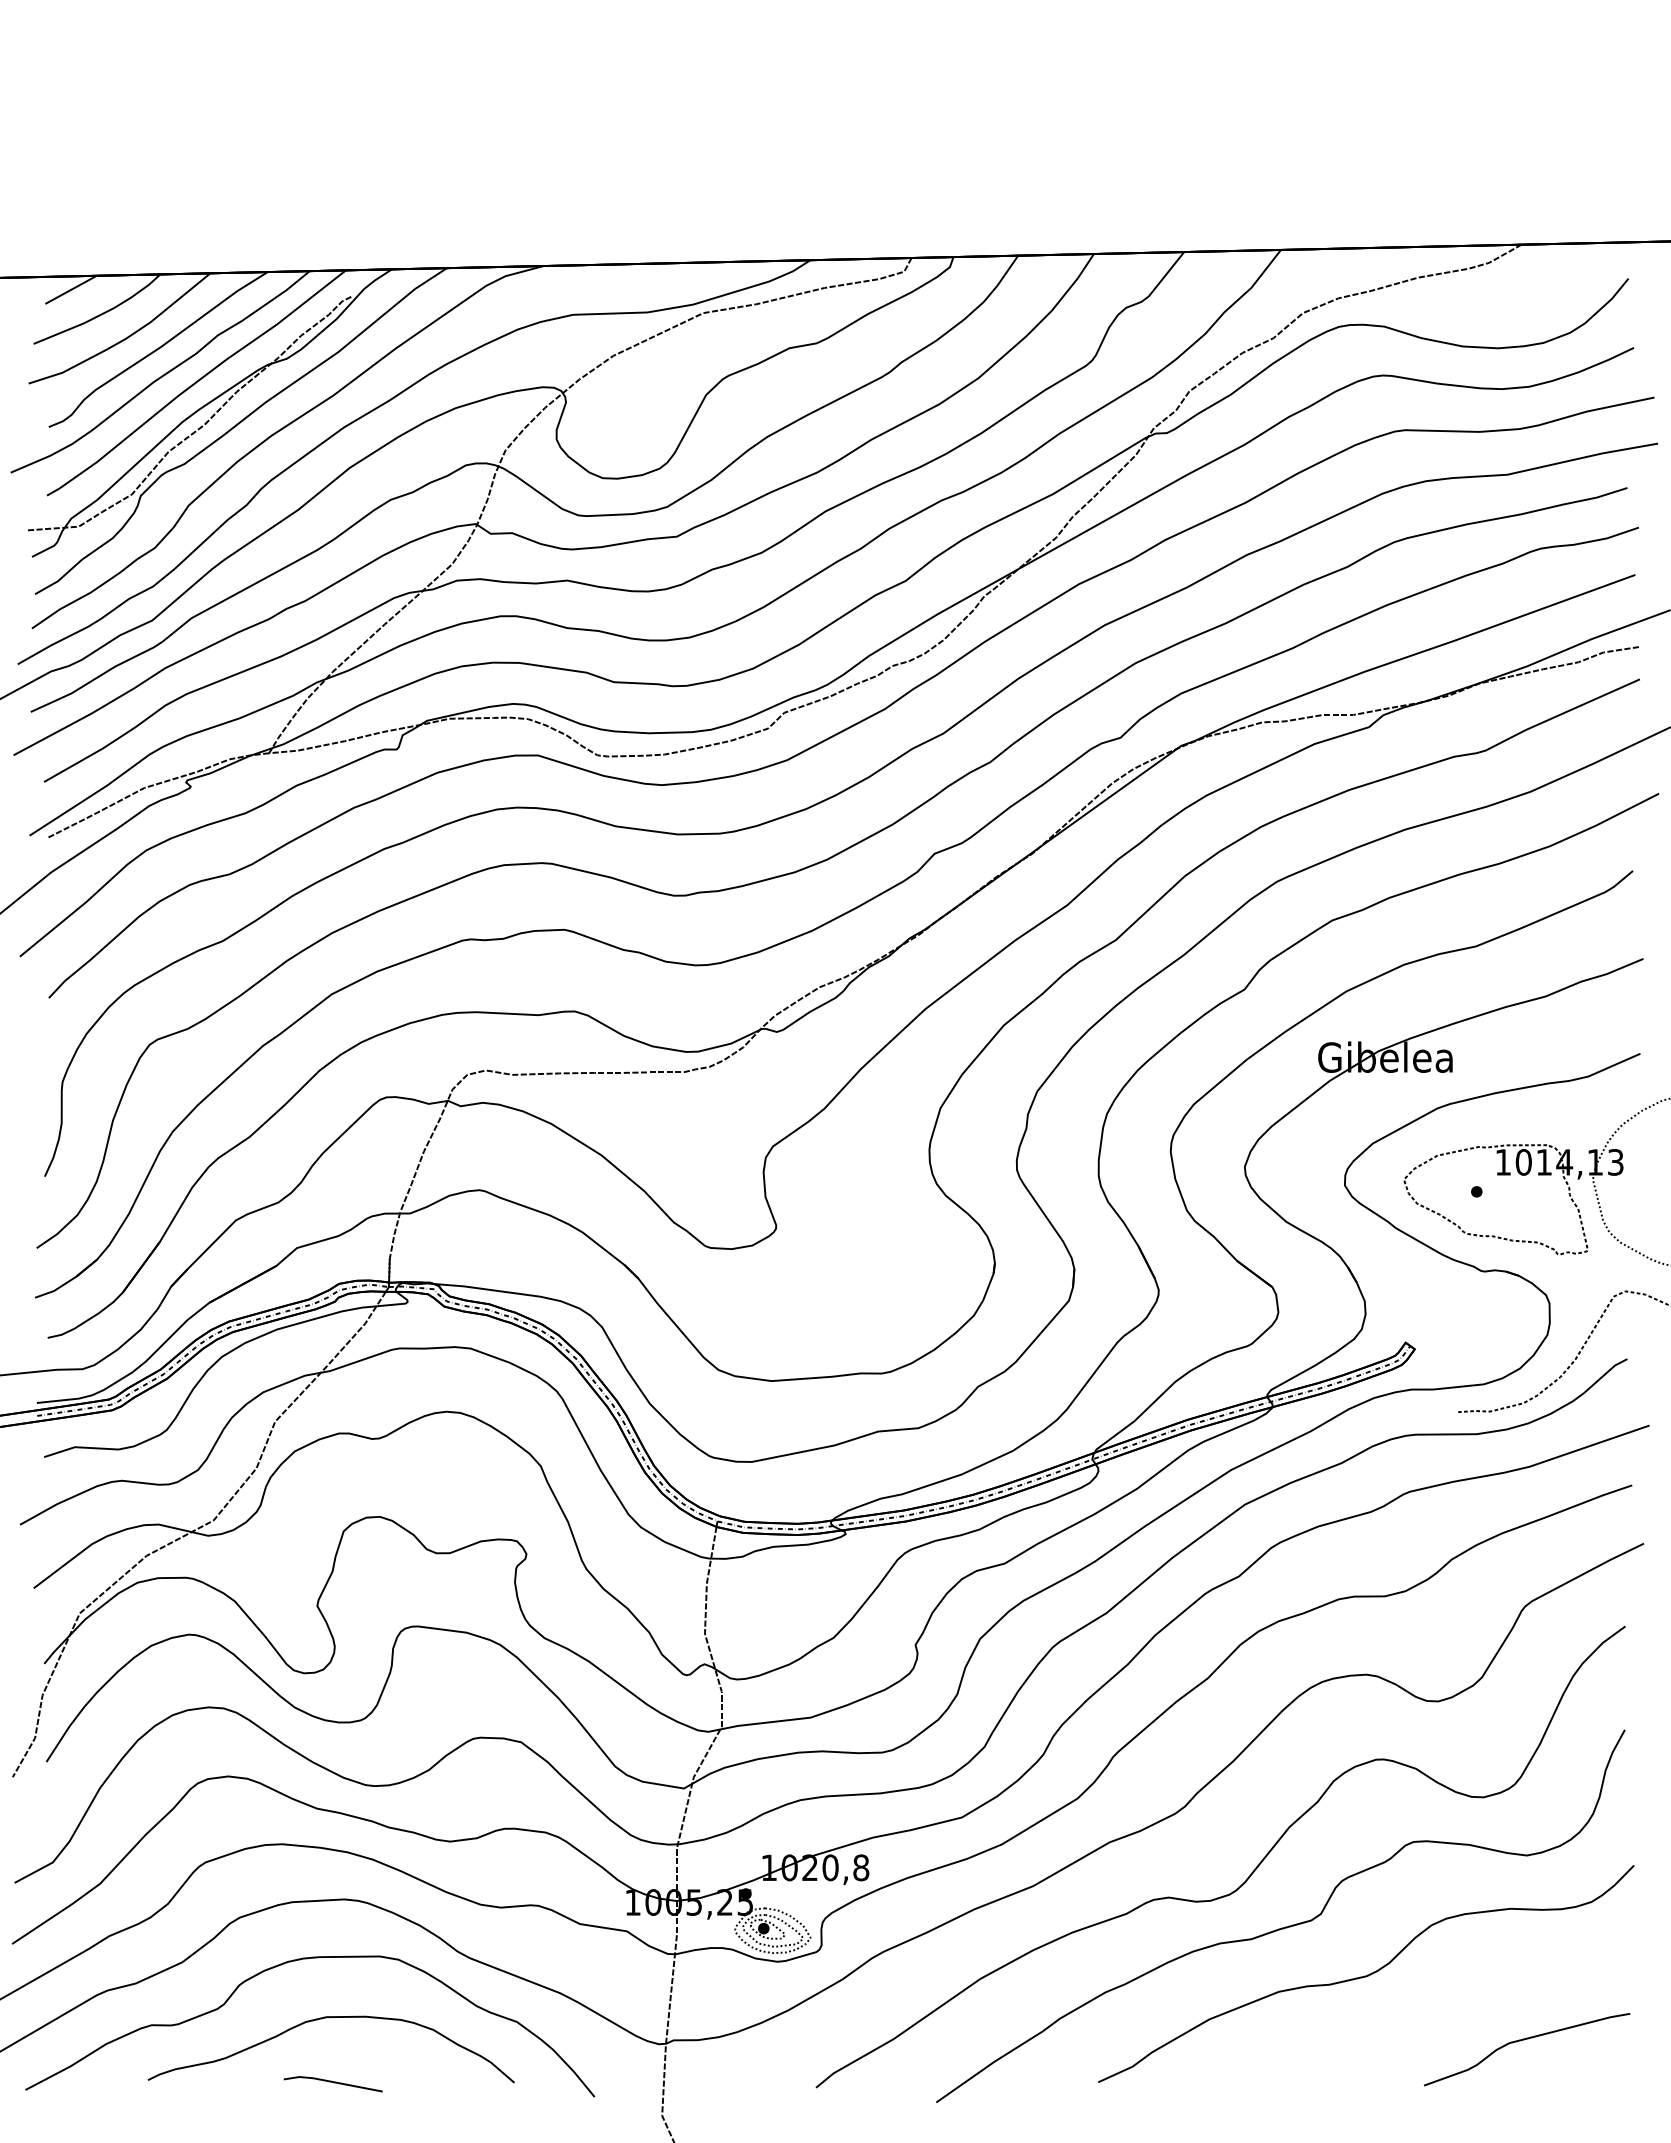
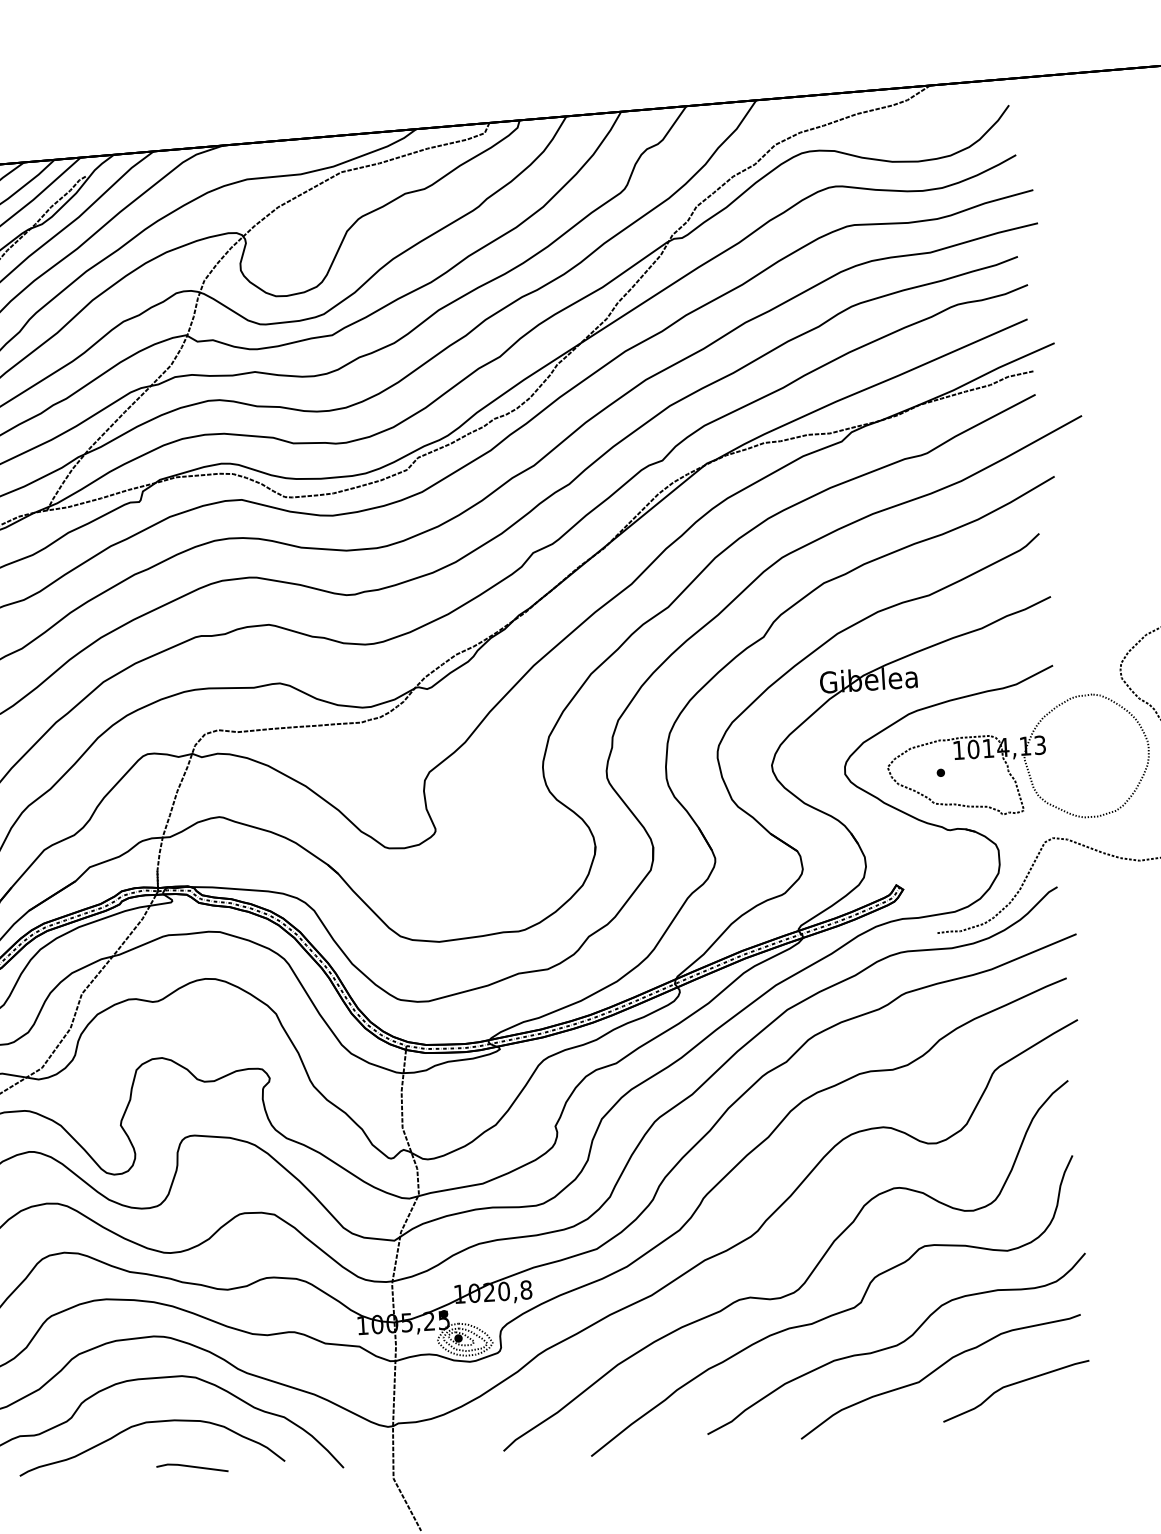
curve: (1418, 2014) -> (936, 1370), added
line: (332, 2082) -> (191, 1467), moved

